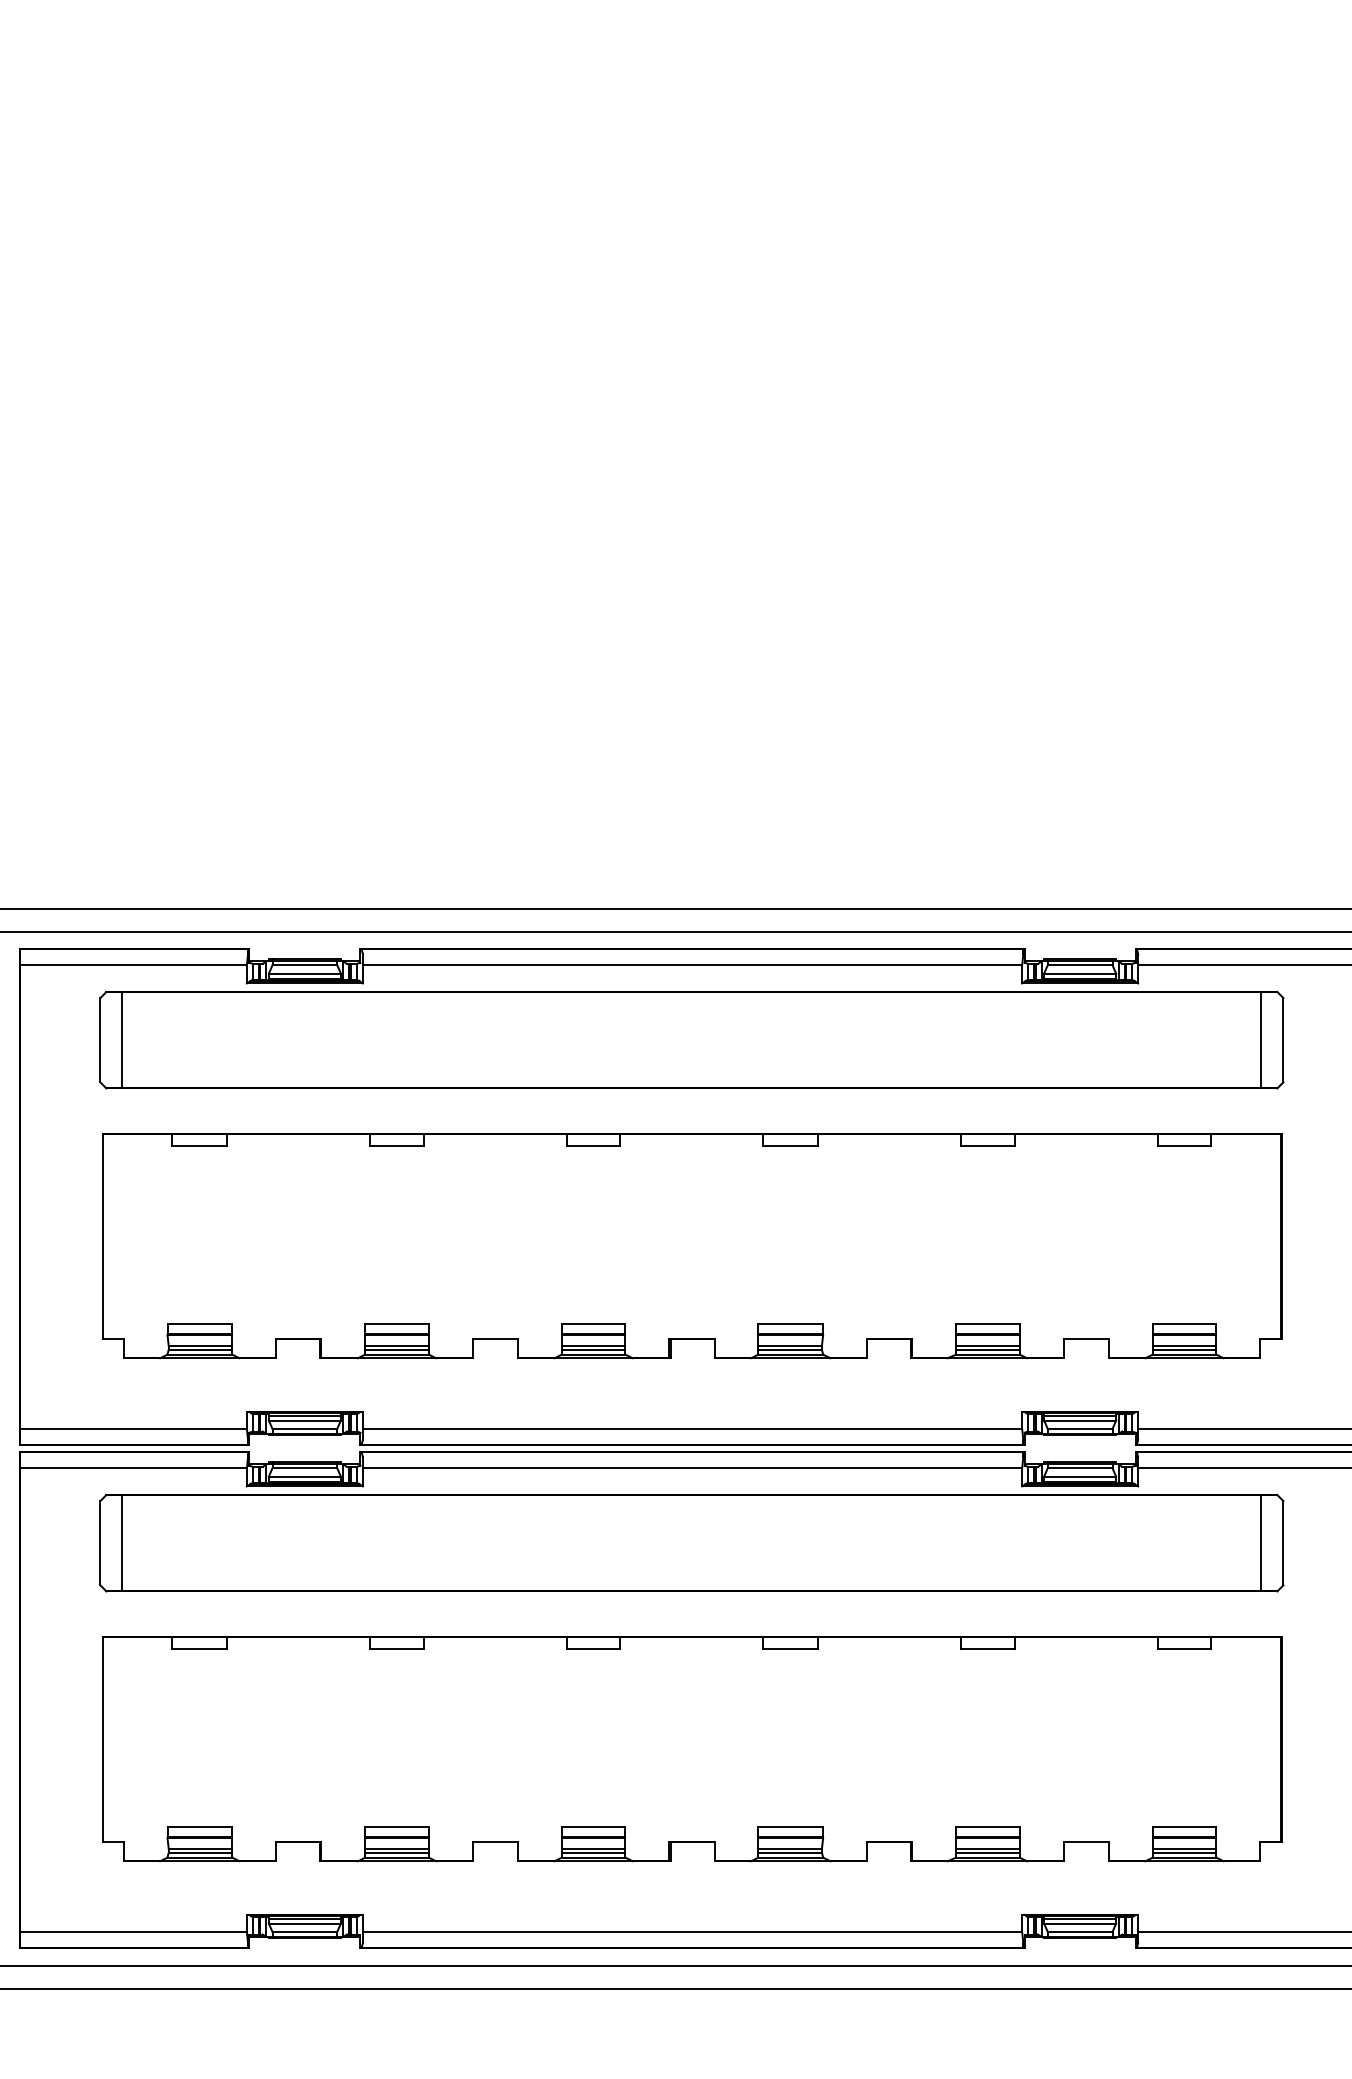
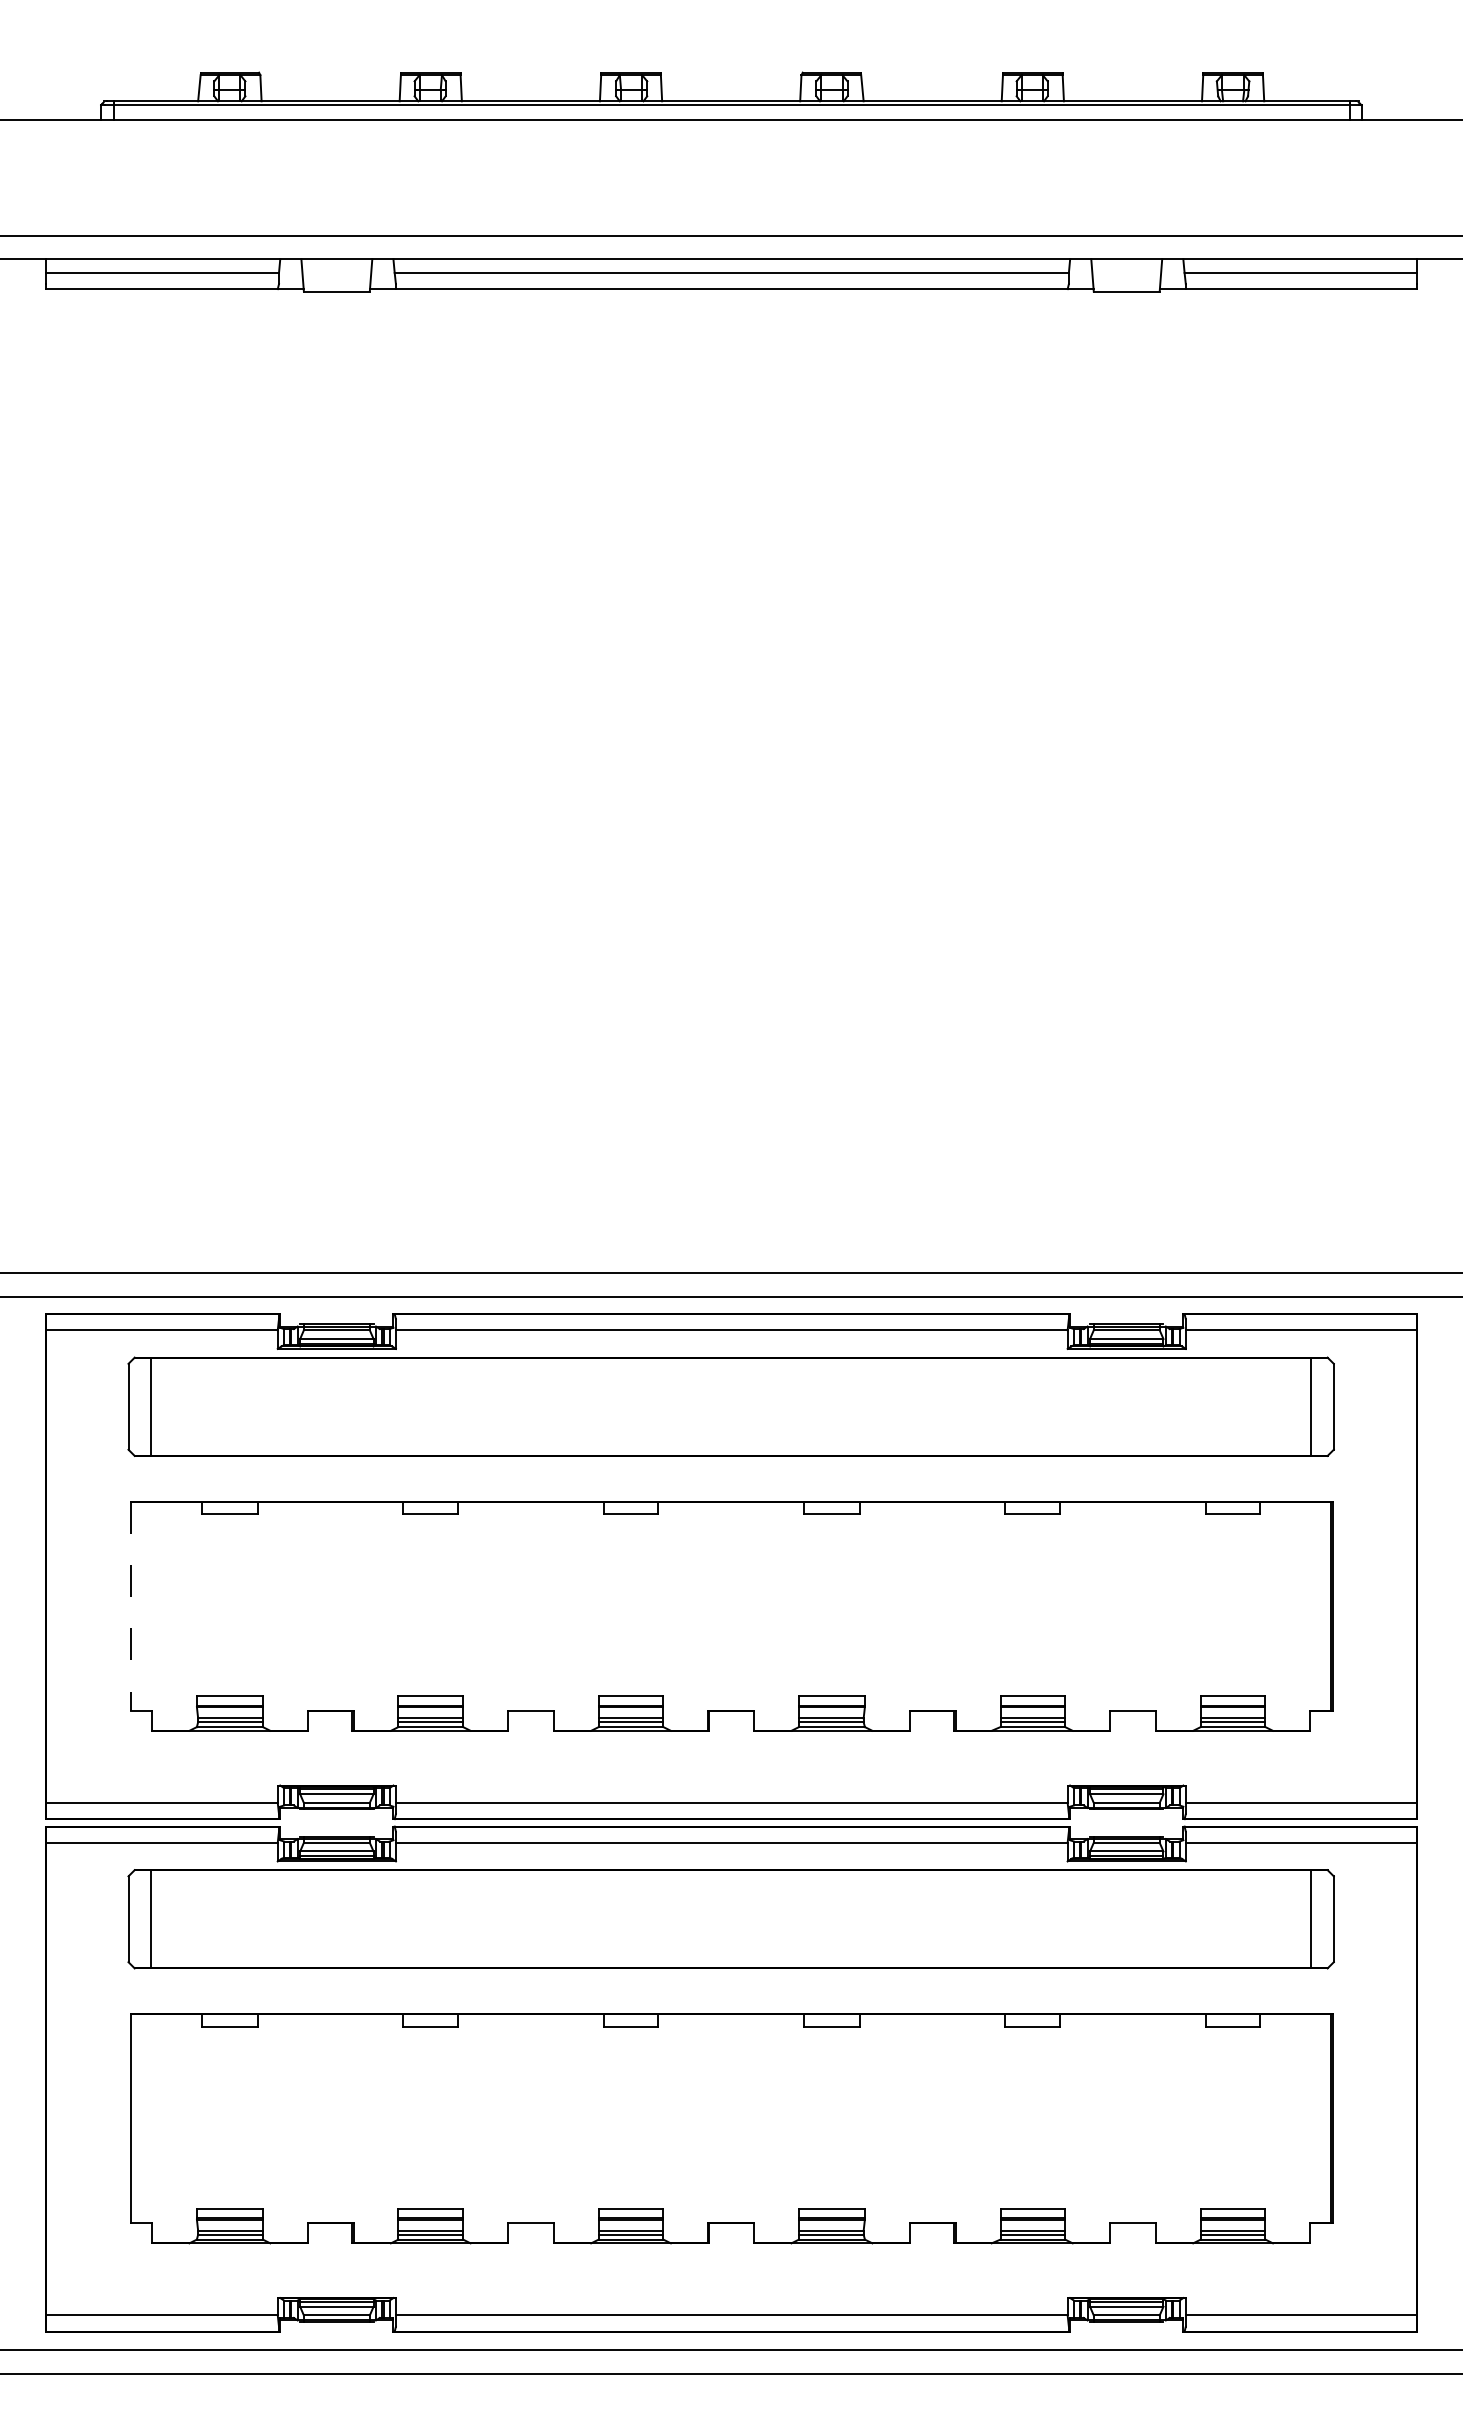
line: (102, 1236) -> (130, 1606), solid -> dashed

